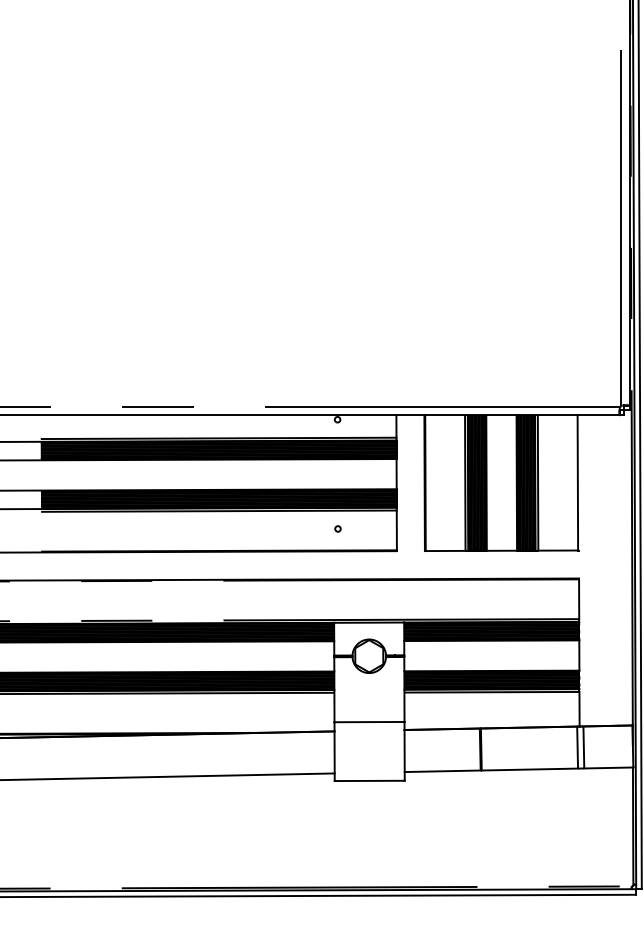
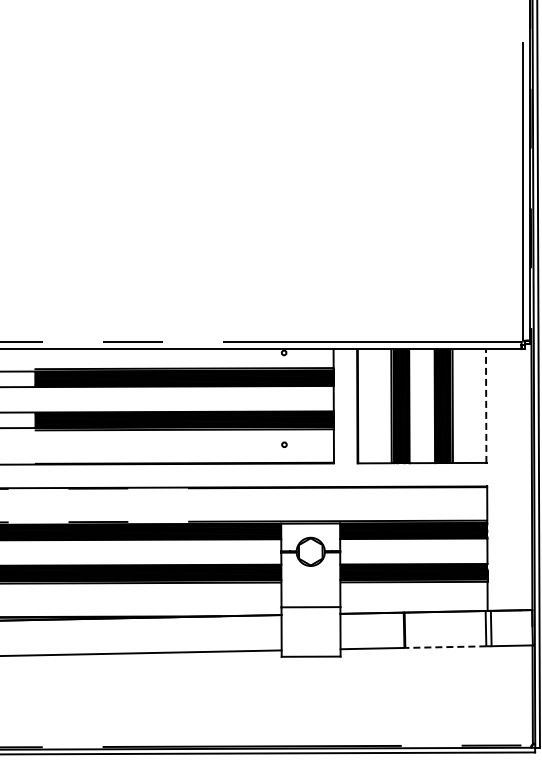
line: (578, 483) -> (486, 406), solid -> dashed
line: (529, 769) -> (445, 647), solid -> dashed

